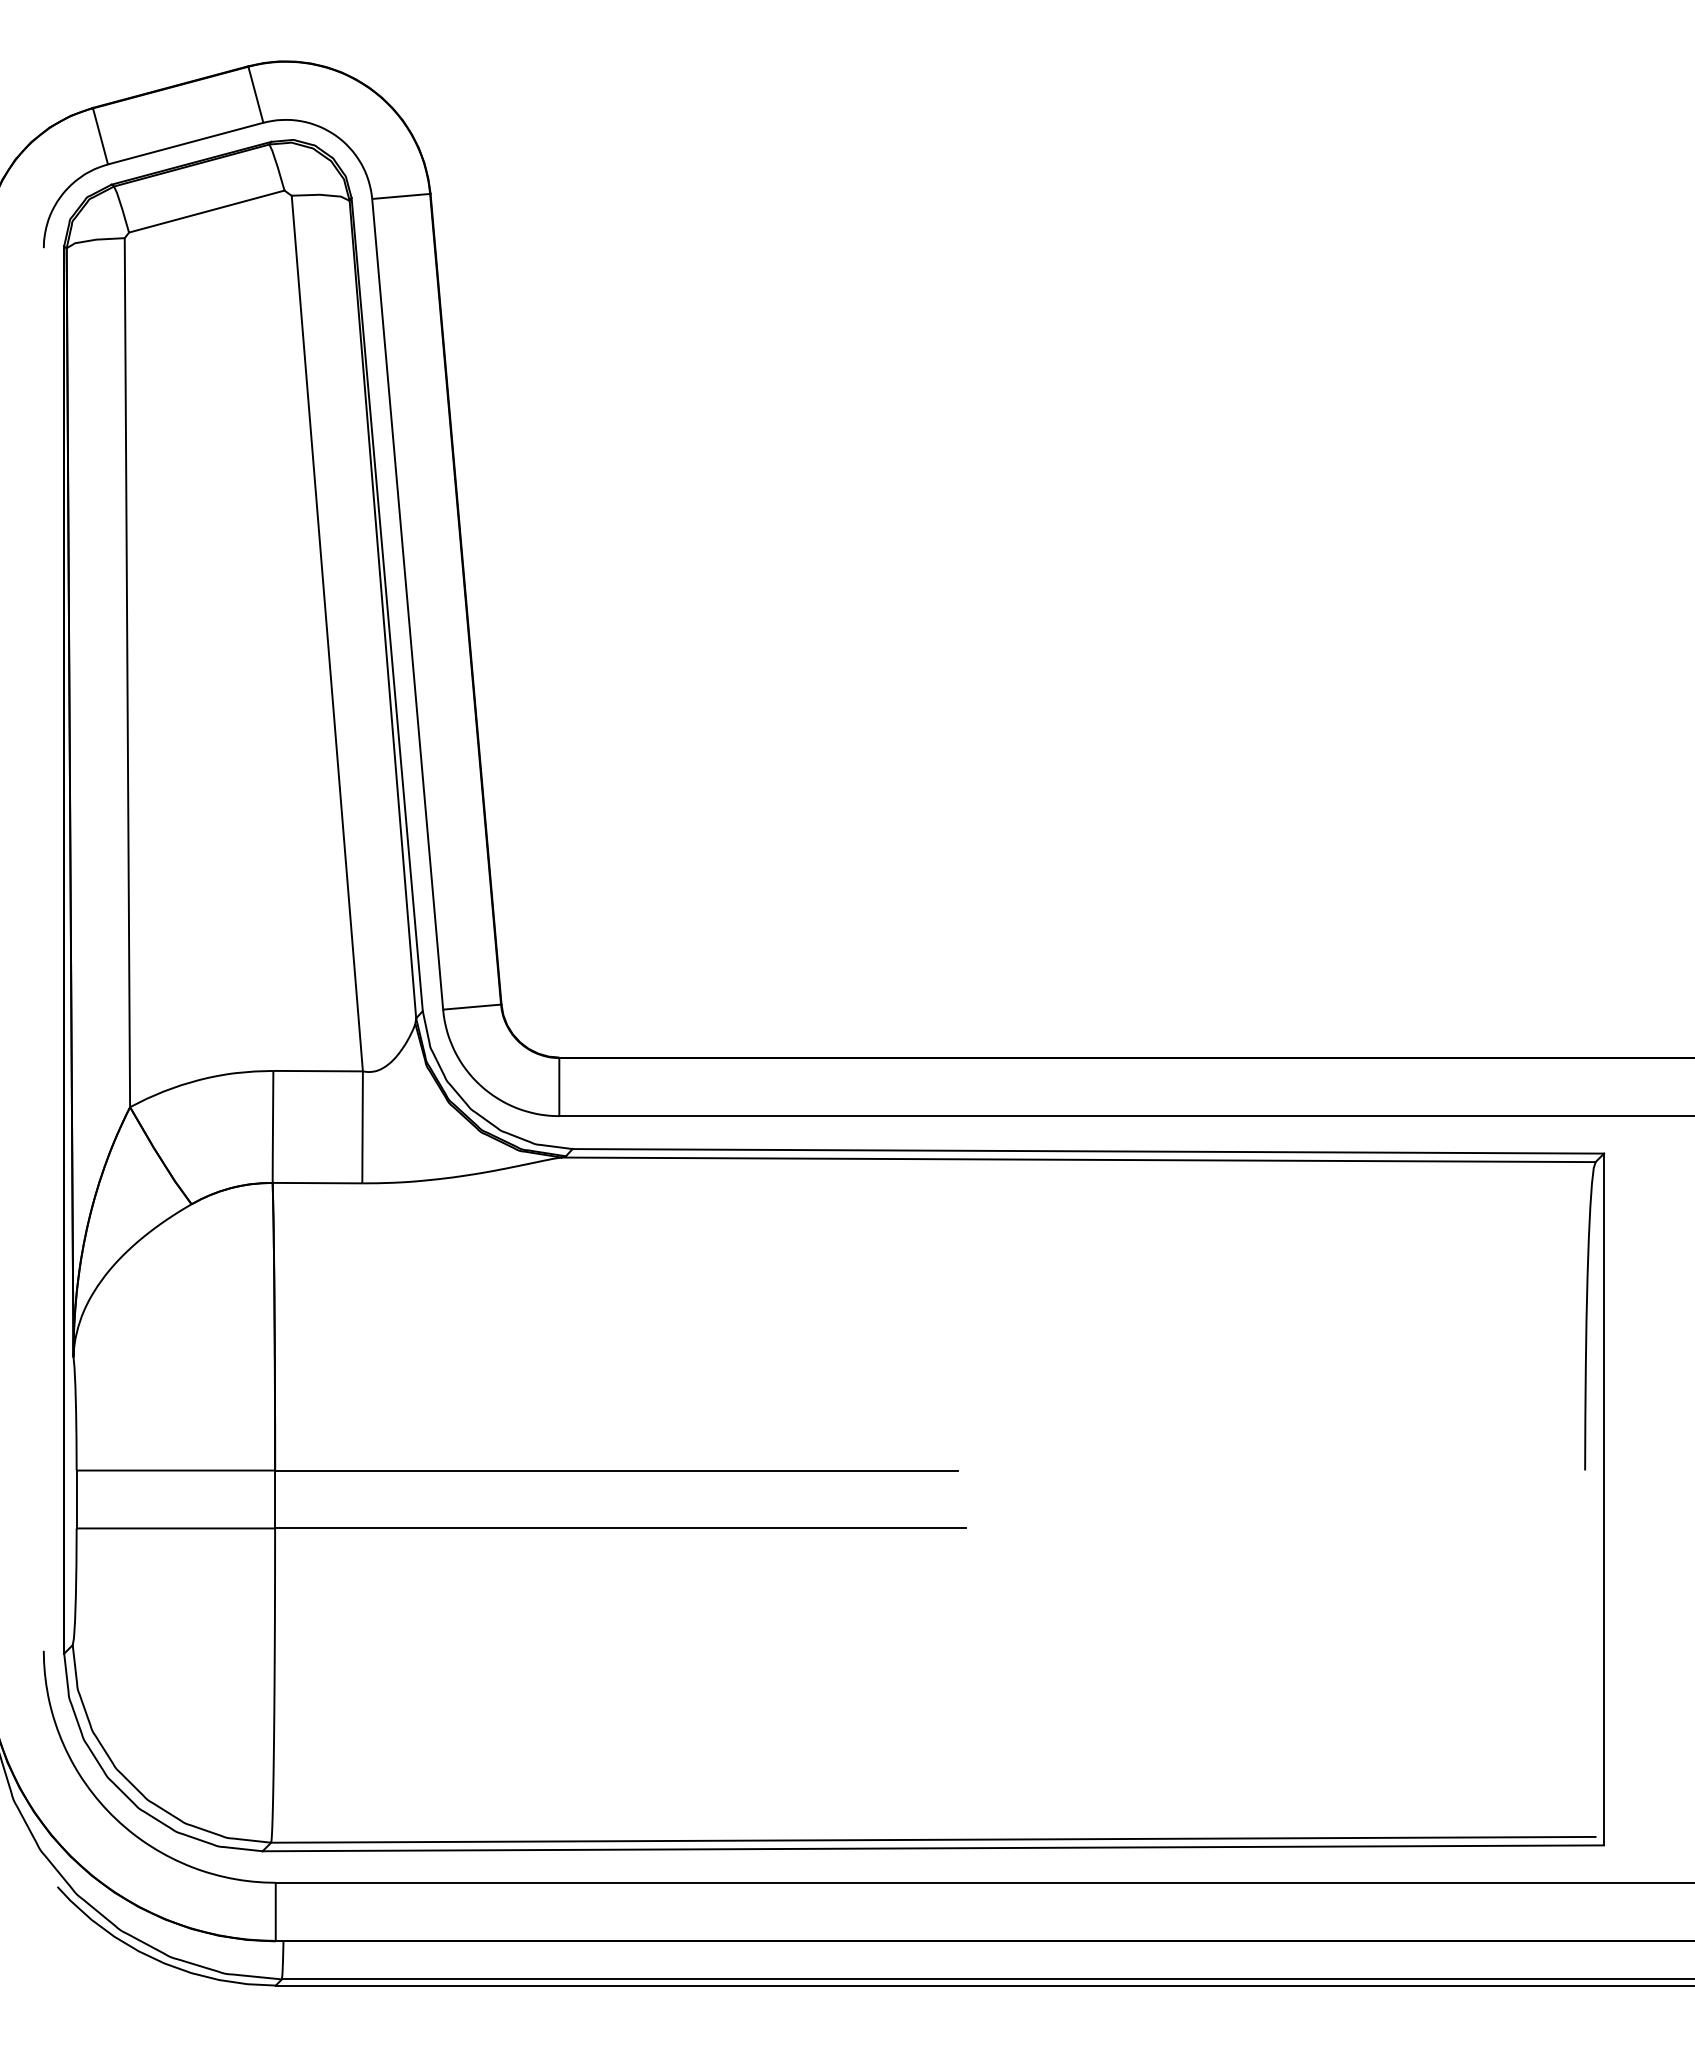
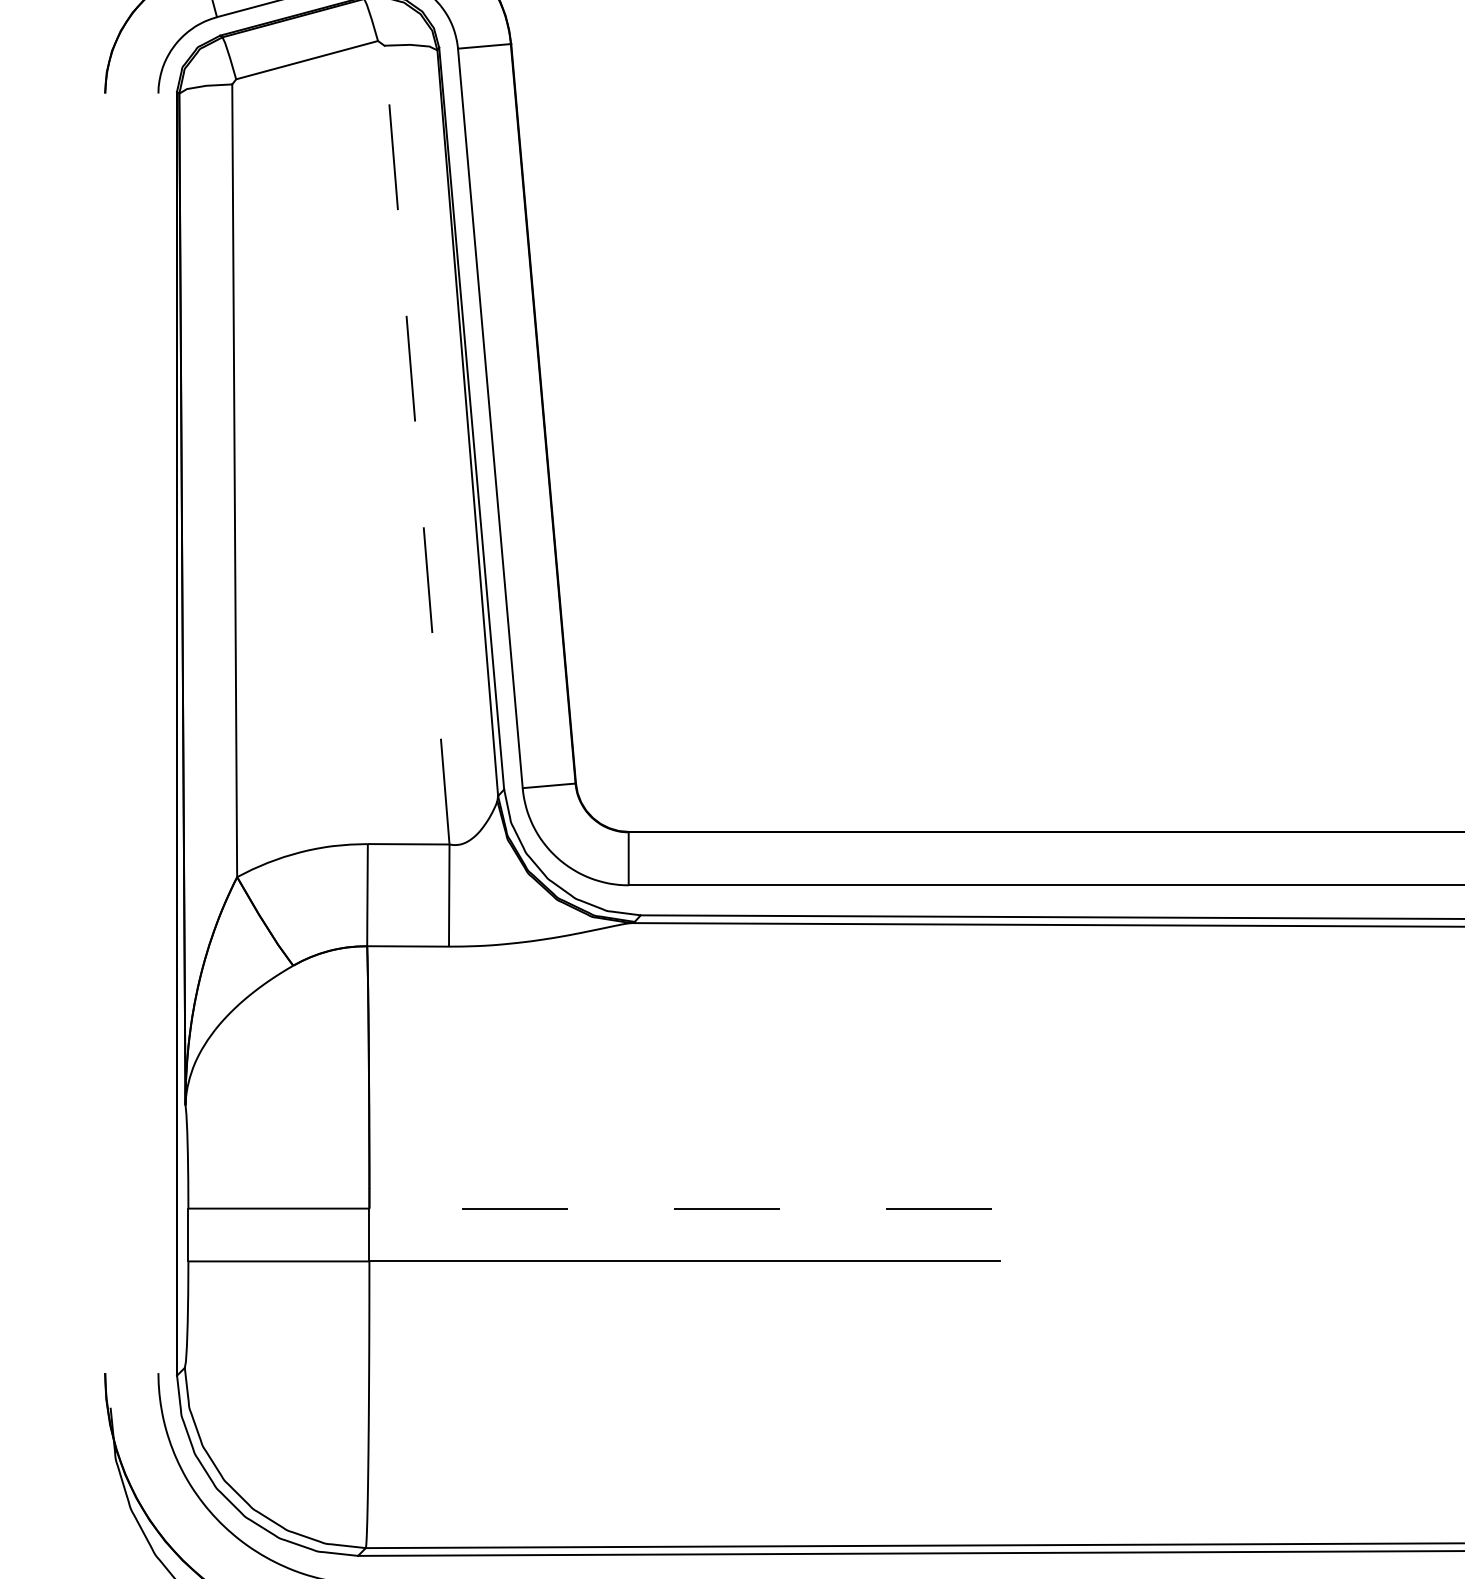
line: (327, 633) -> (417, 445), solid -> dashed
line: (616, 1470) -> (680, 1208), solid -> dashed

